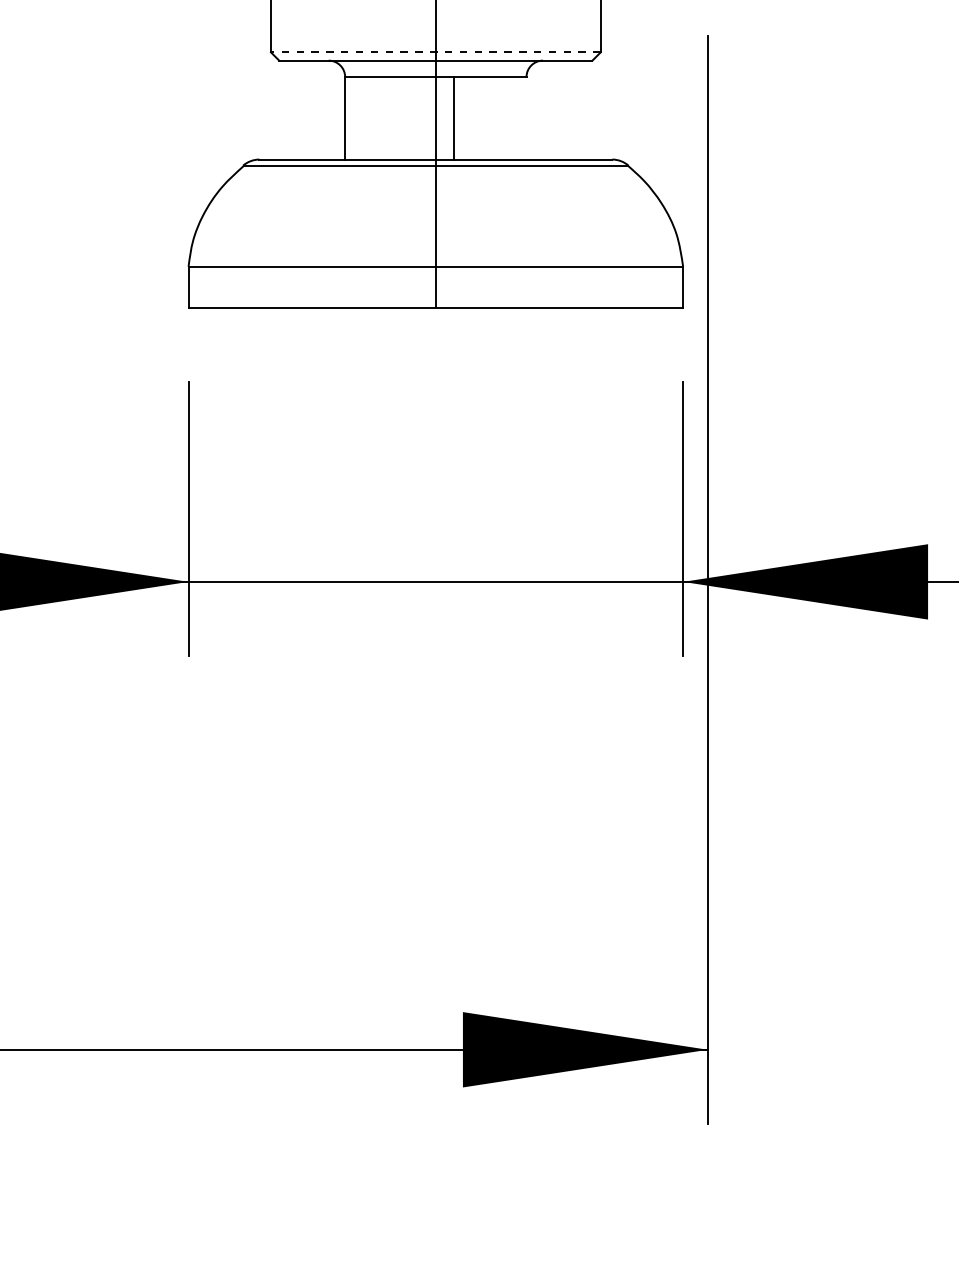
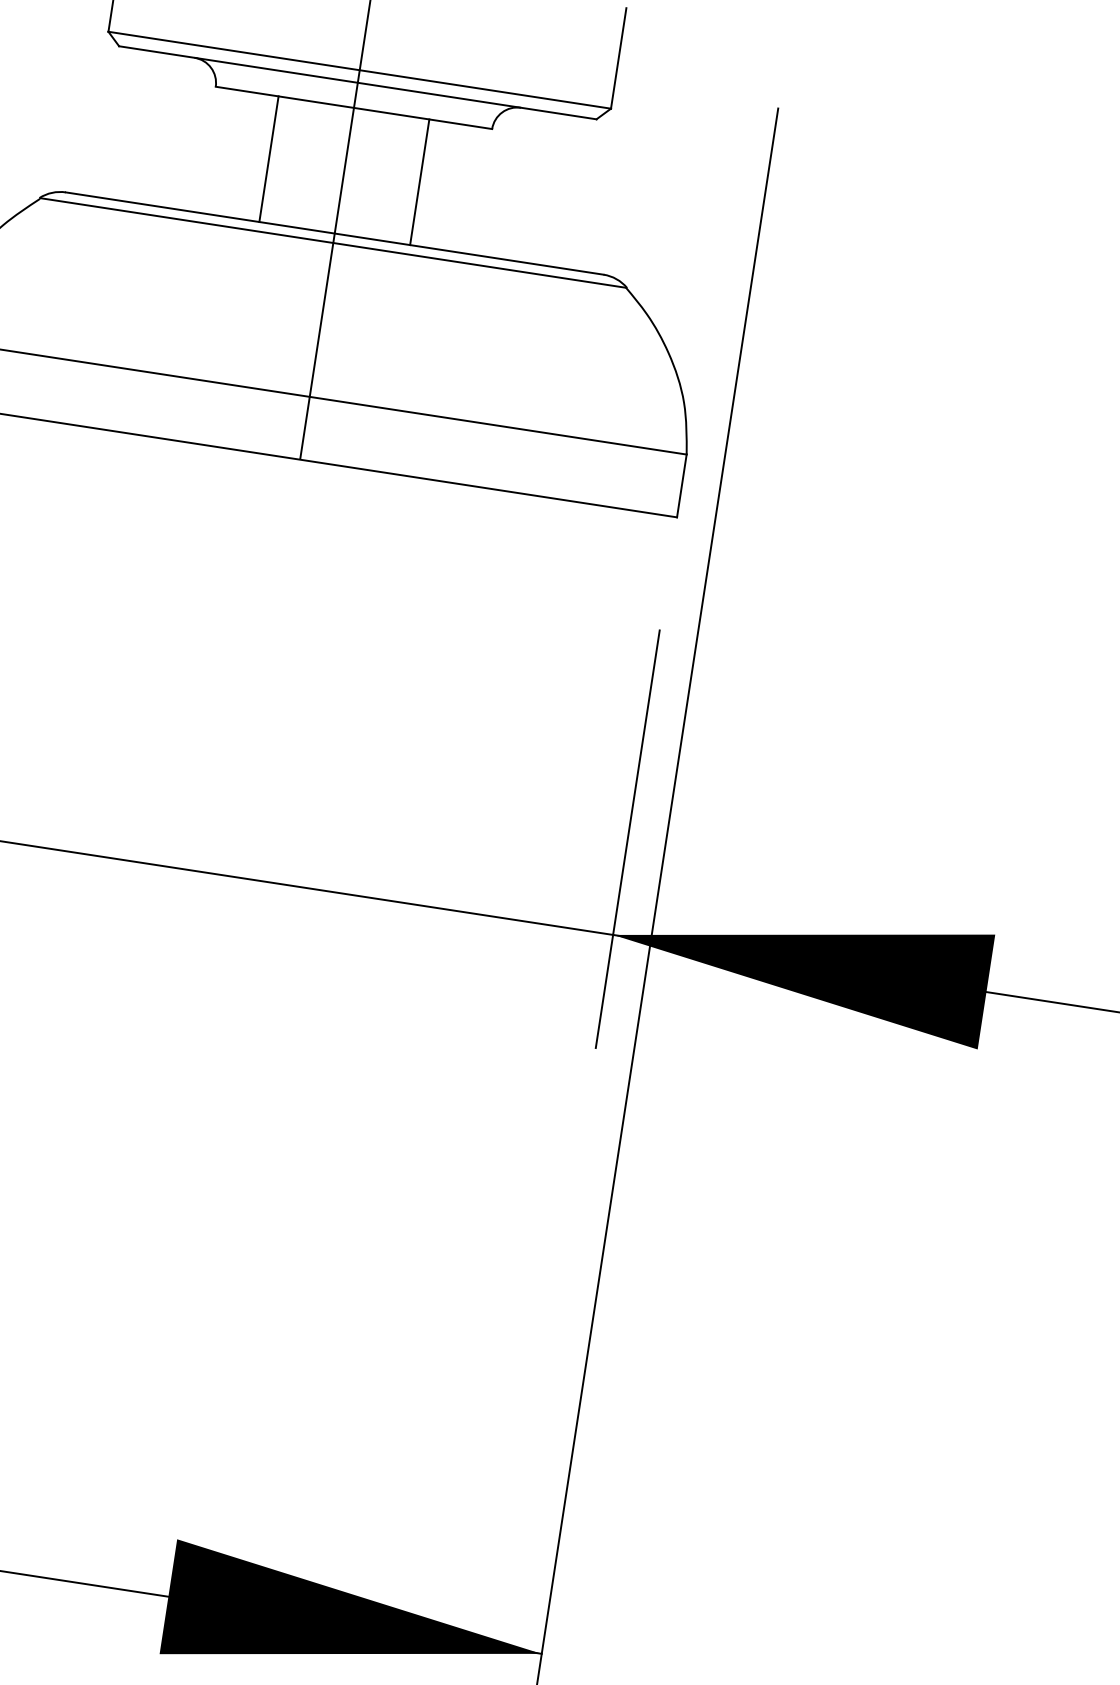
line: (435, 52) -> (359, 70), dashed -> solid
line: (345, 118) -> (269, 159), moved
line: (454, 118) -> (420, 182), moved

